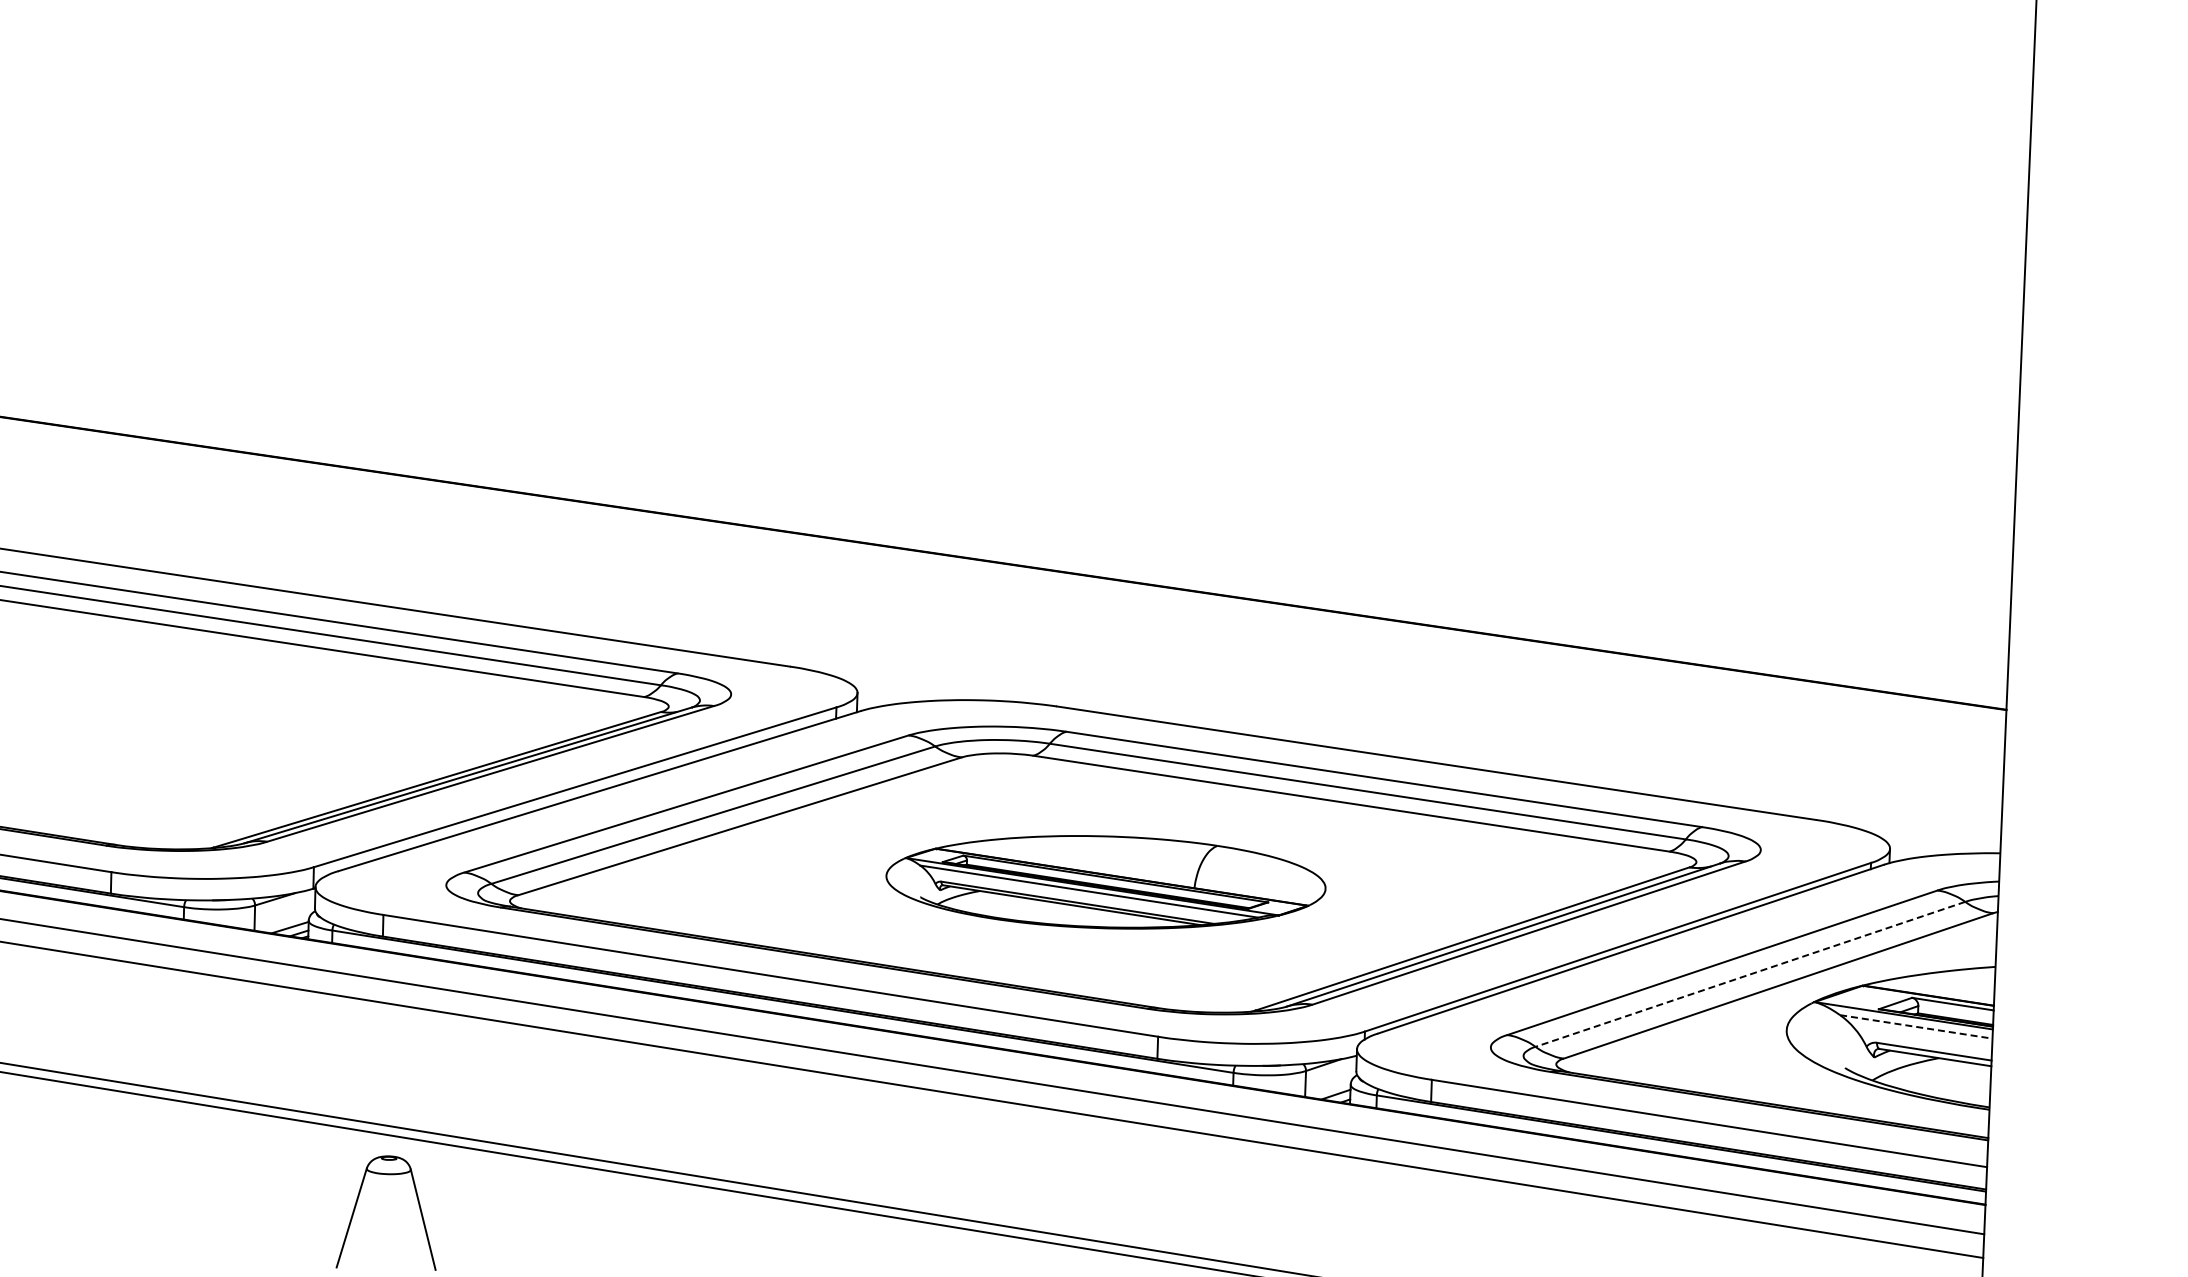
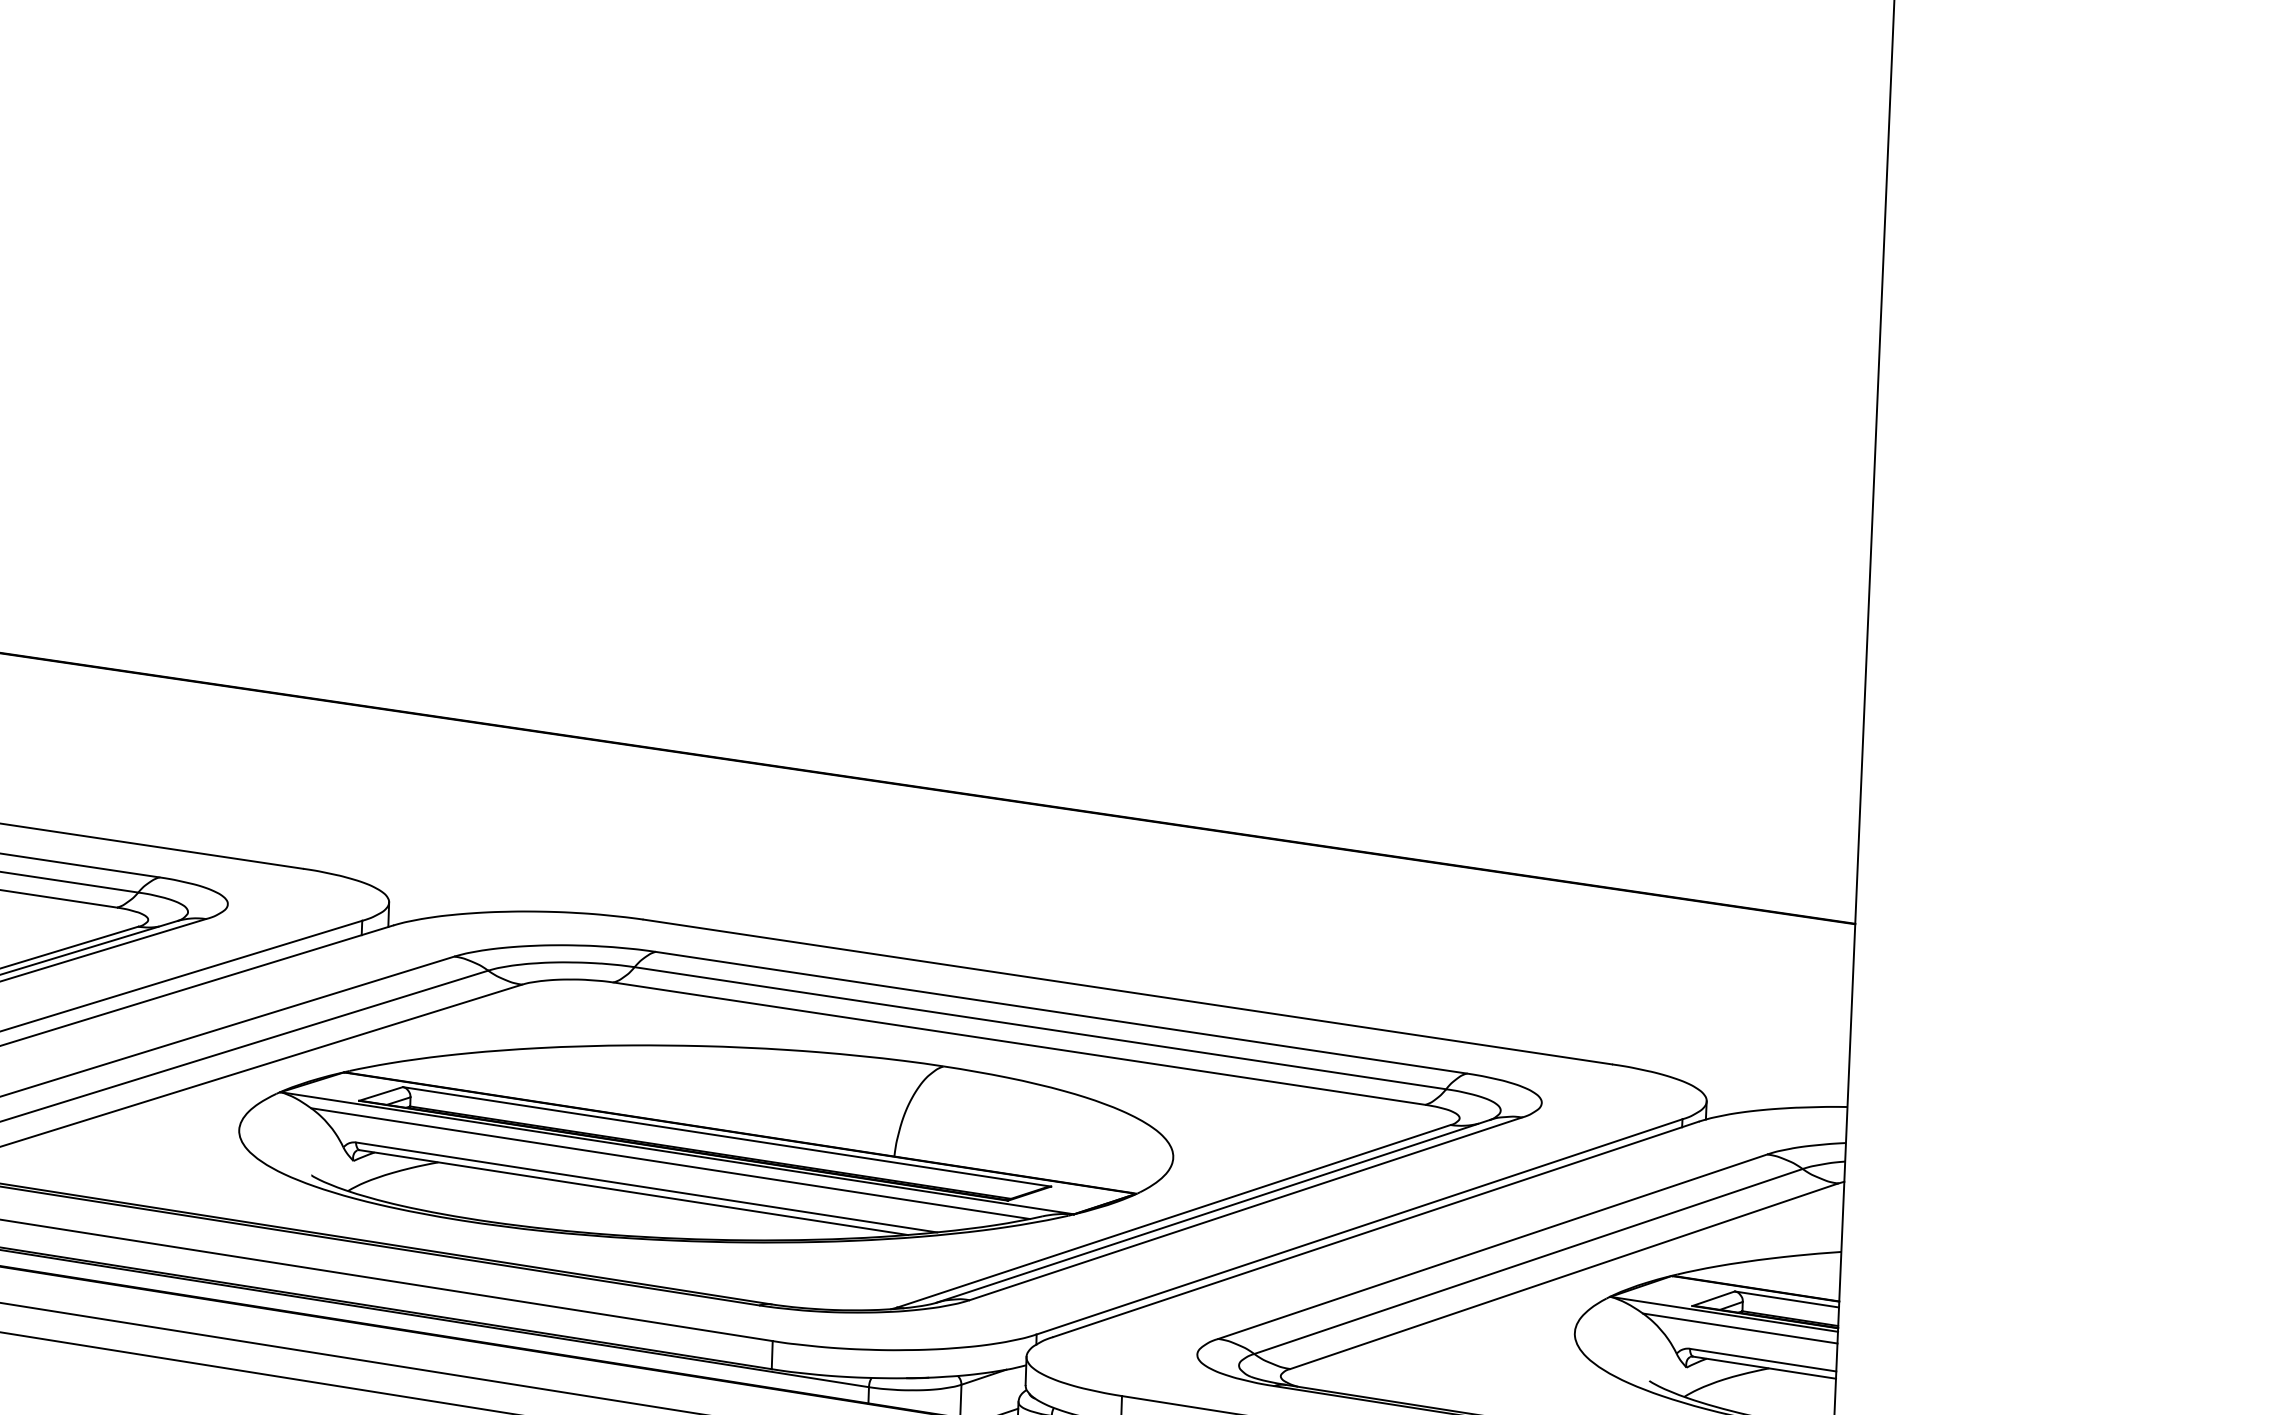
part: (1105, 882) -> (705, 1144), size x1.67
line: (1750, 974) -> (1528, 1261), dashed -> solid
line: (1916, 1026) -> (1740, 1328), dashed -> solid

